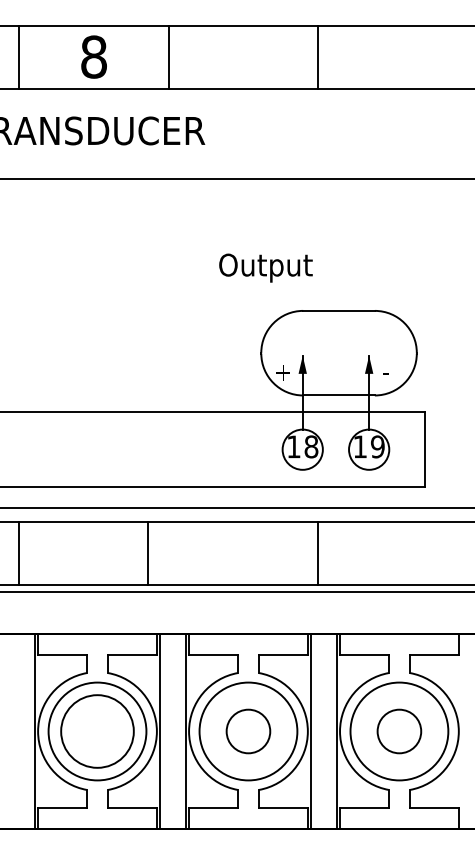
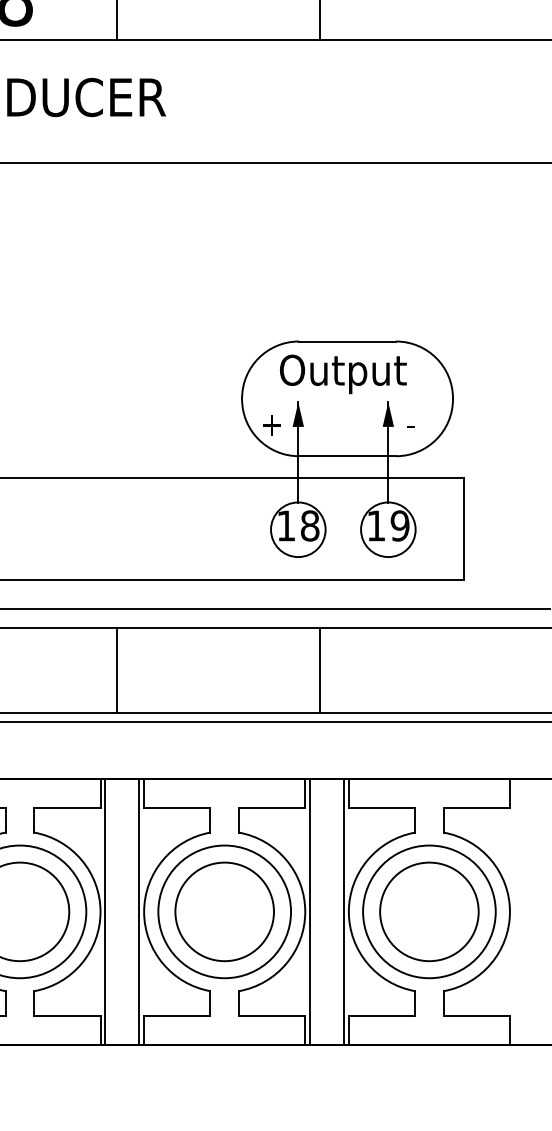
text: (265, 267) -> (342, 373), moved
line: (147, 552) -> (116, 669), moved
circle: (248, 731) -> (224, 911), size x1.67
circle: (399, 731) -> (429, 911), size x1.67

